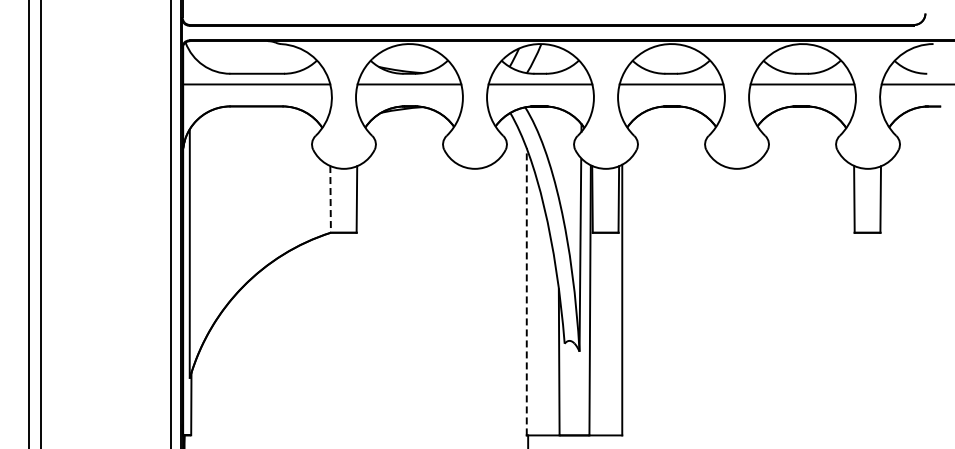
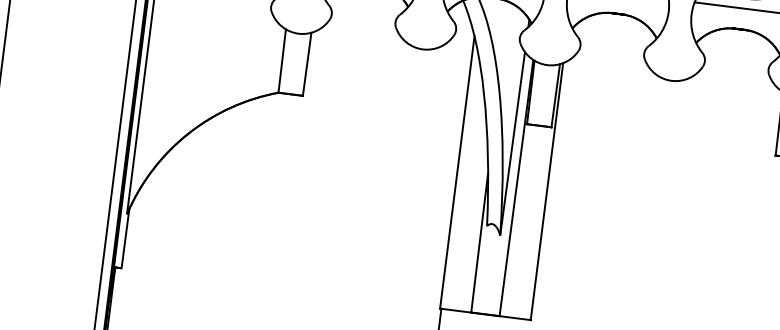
line: (330, 199) -> (282, 61), dashed -> solid
line: (526, 291) -> (457, 172), dashed -> solid

